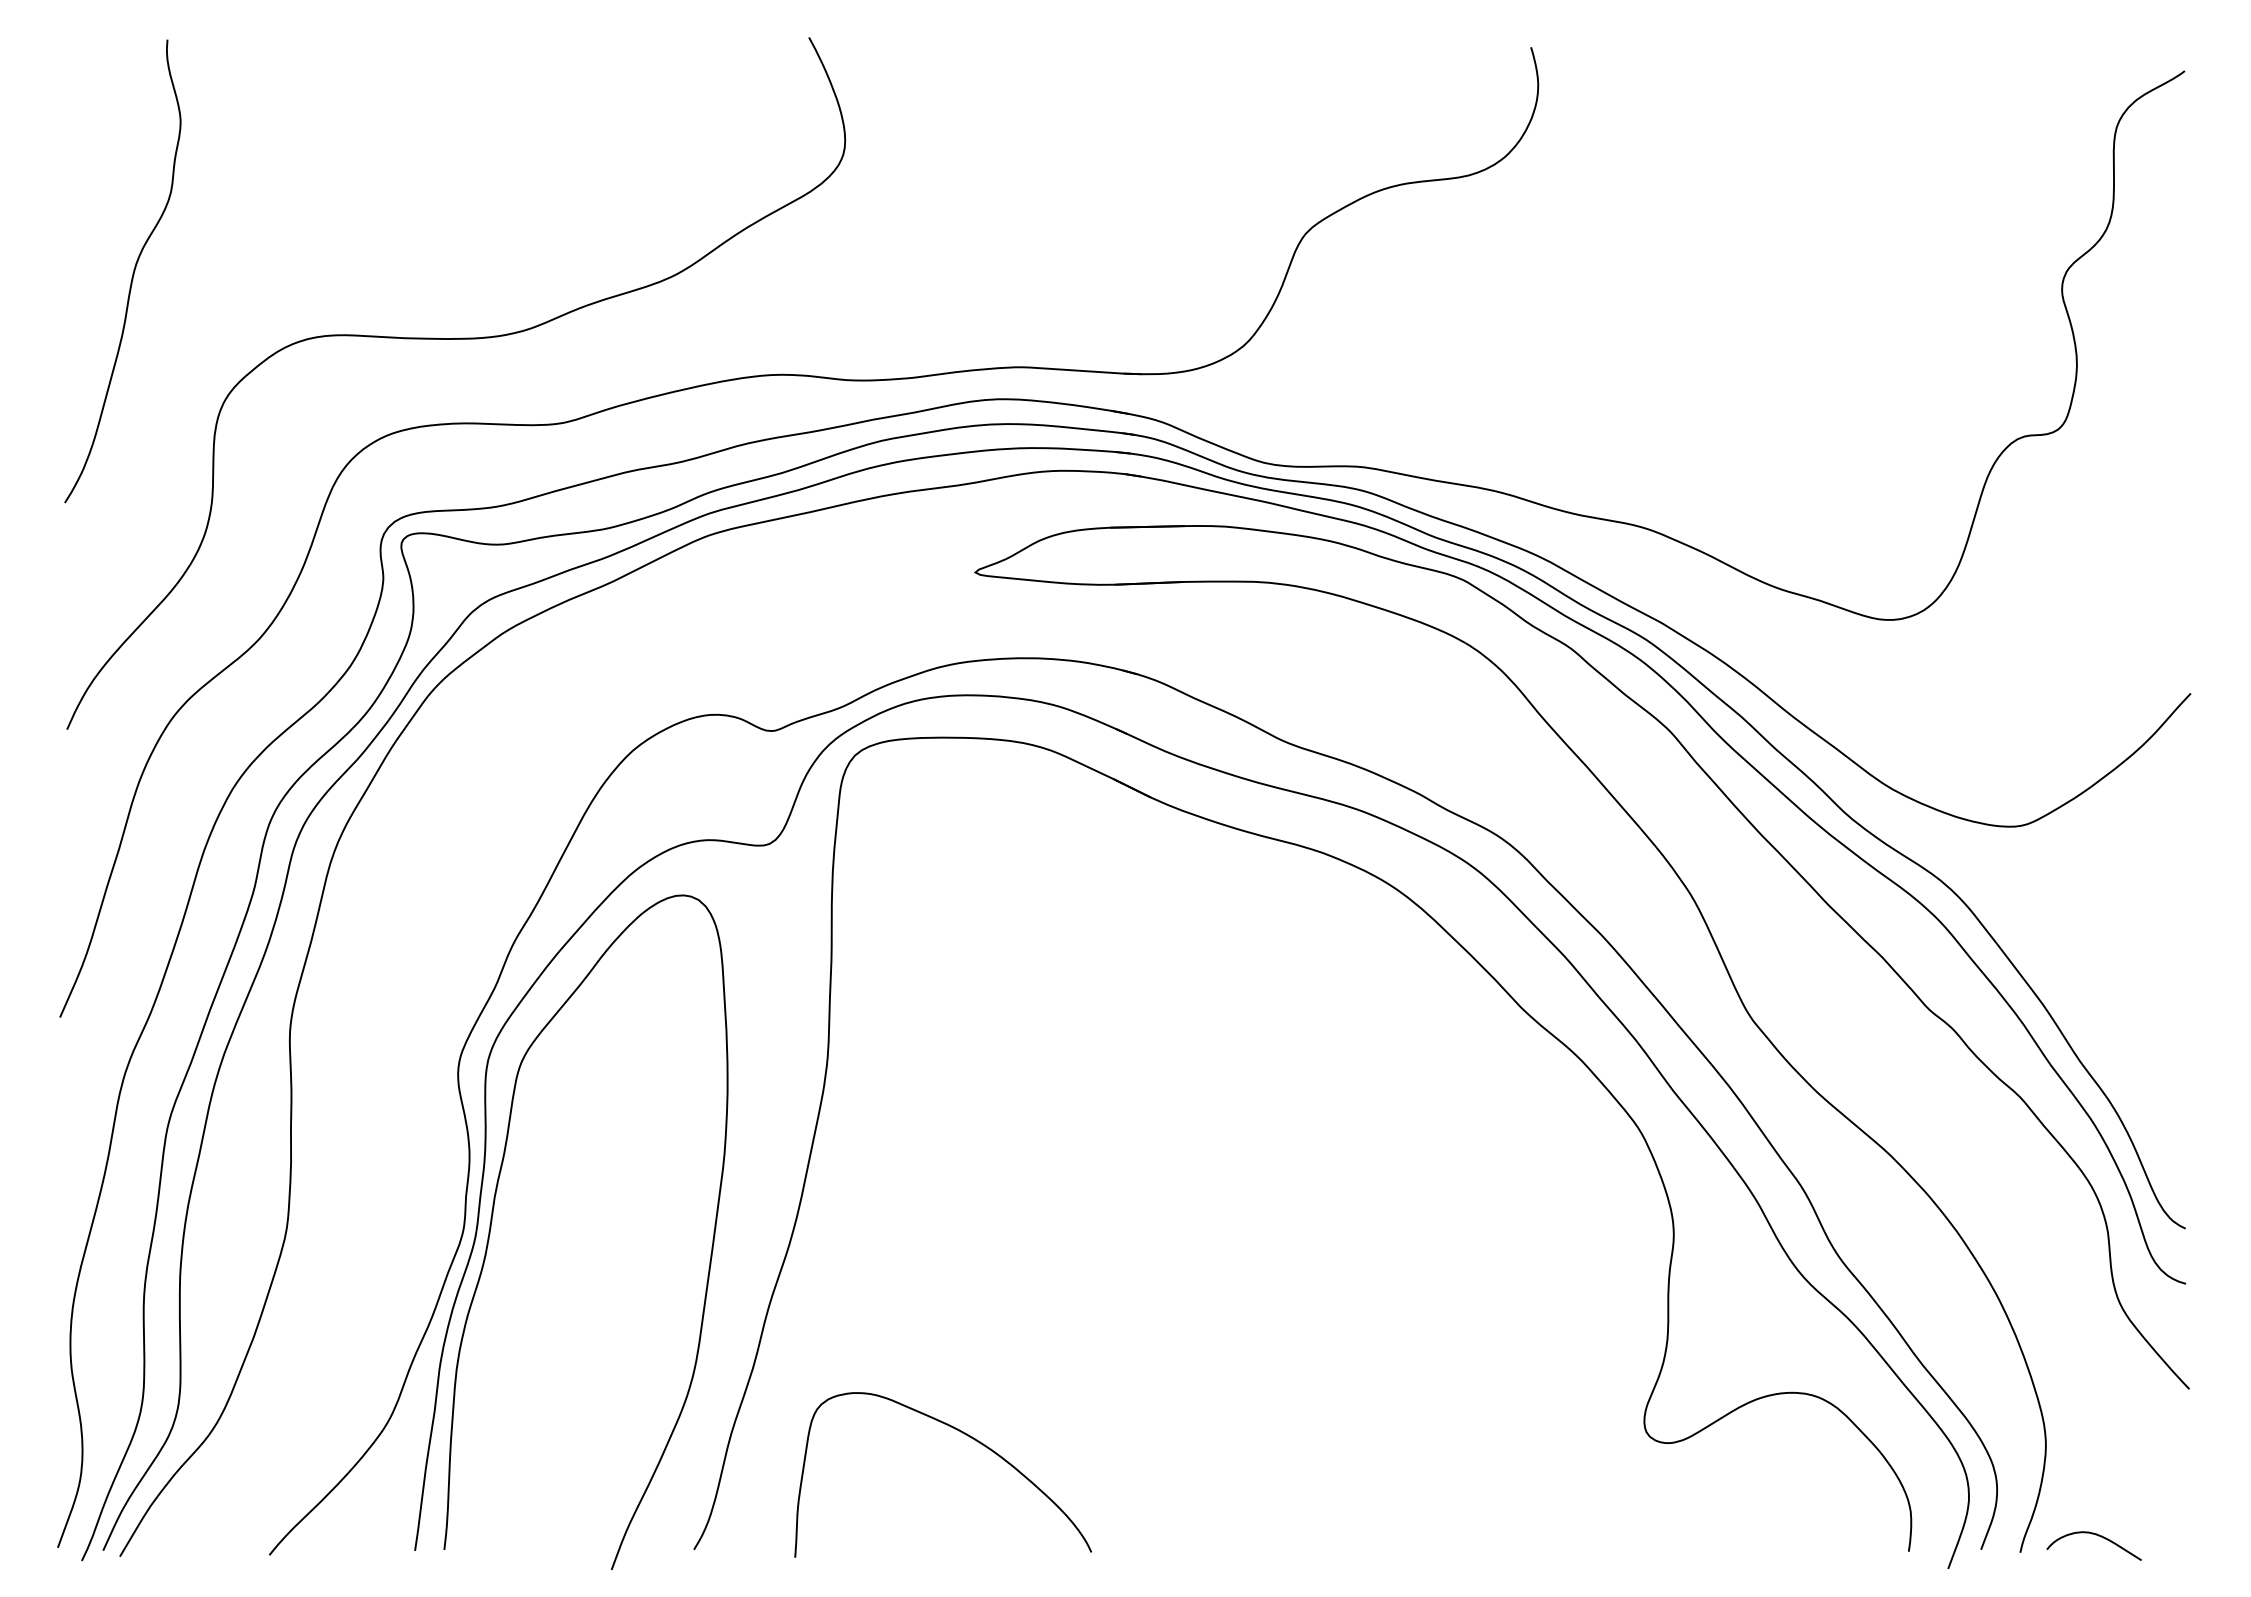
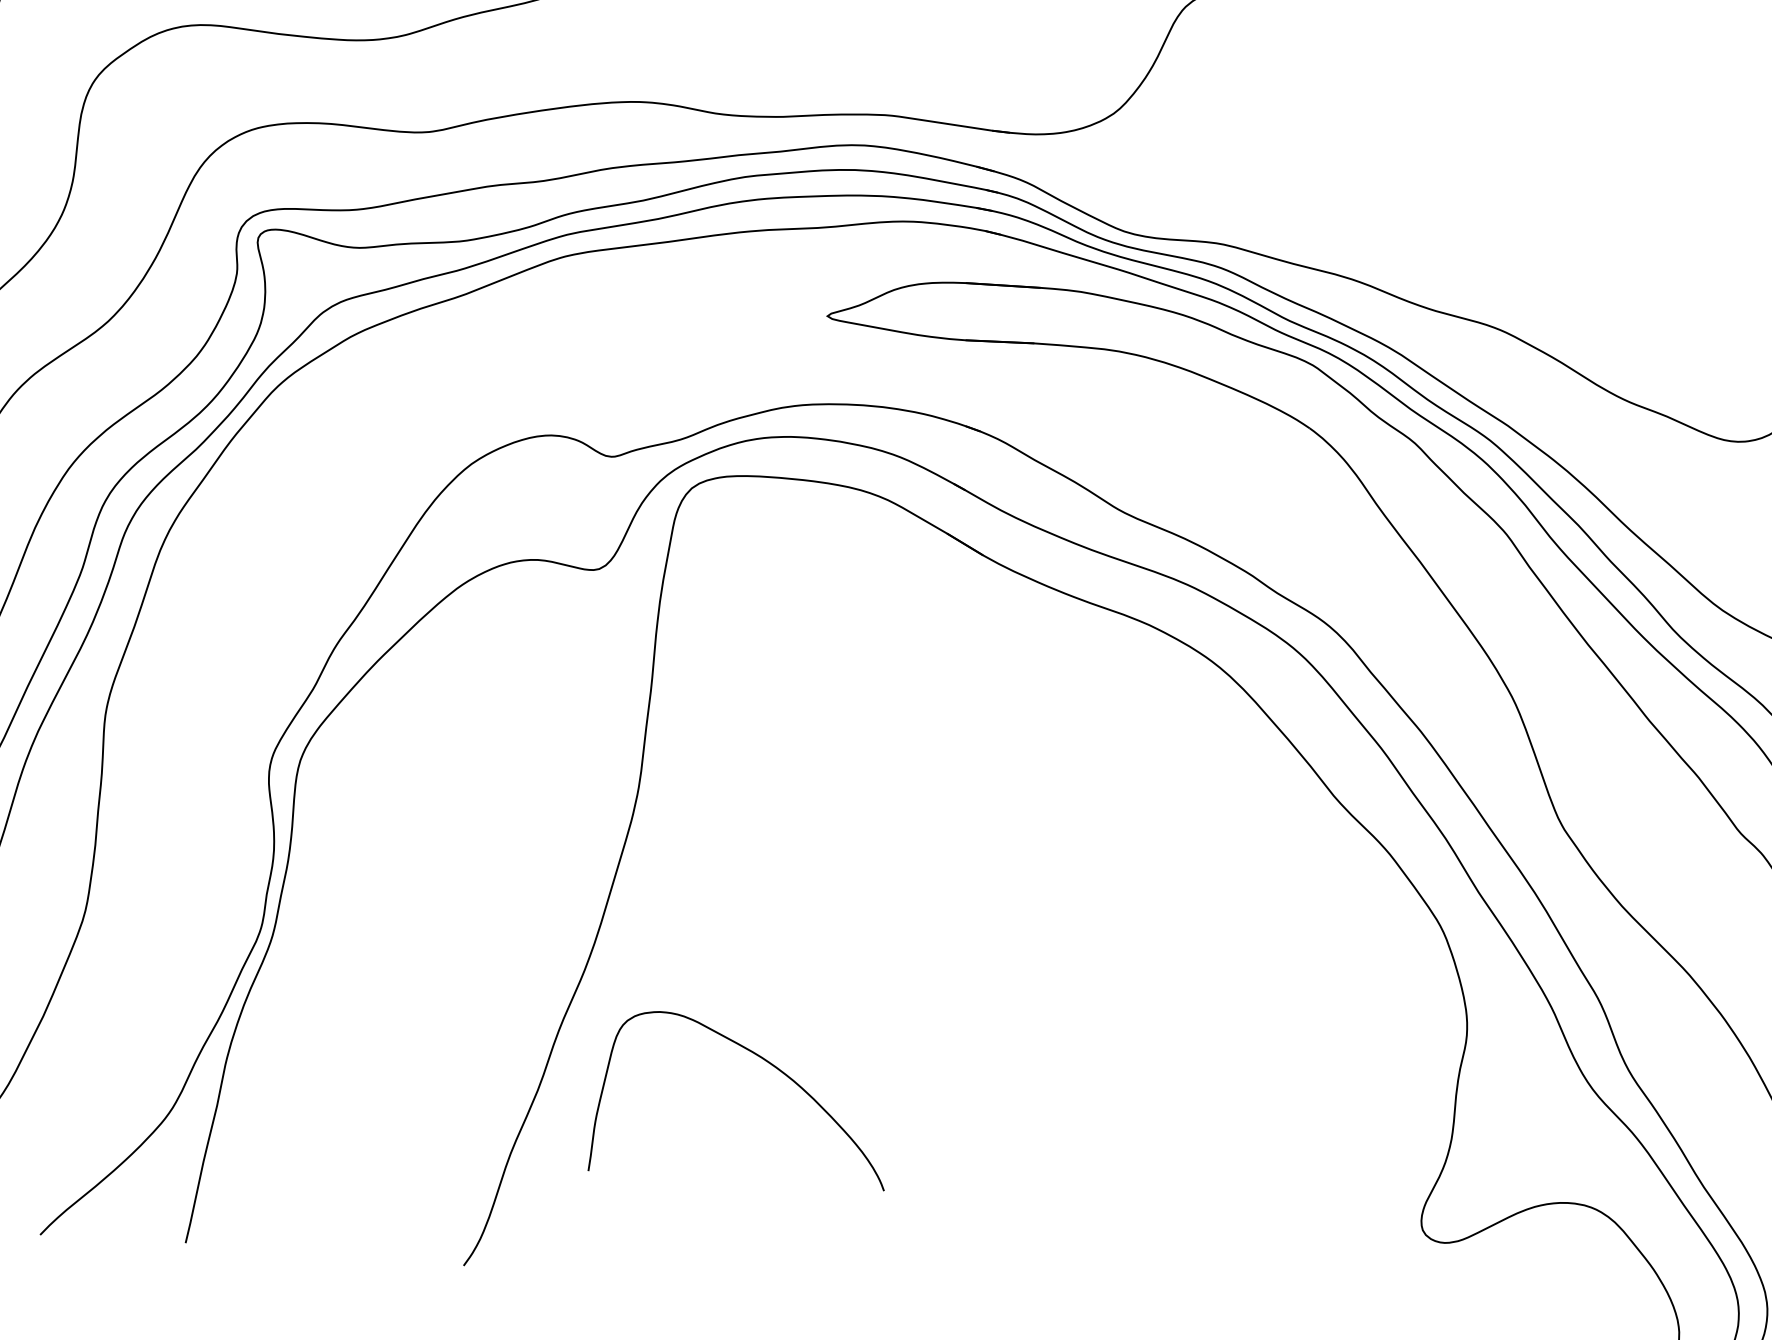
curve: (492, 1221) -> (290, 921), removed
curve: (967, 1436) -> (770, 1065), moved

